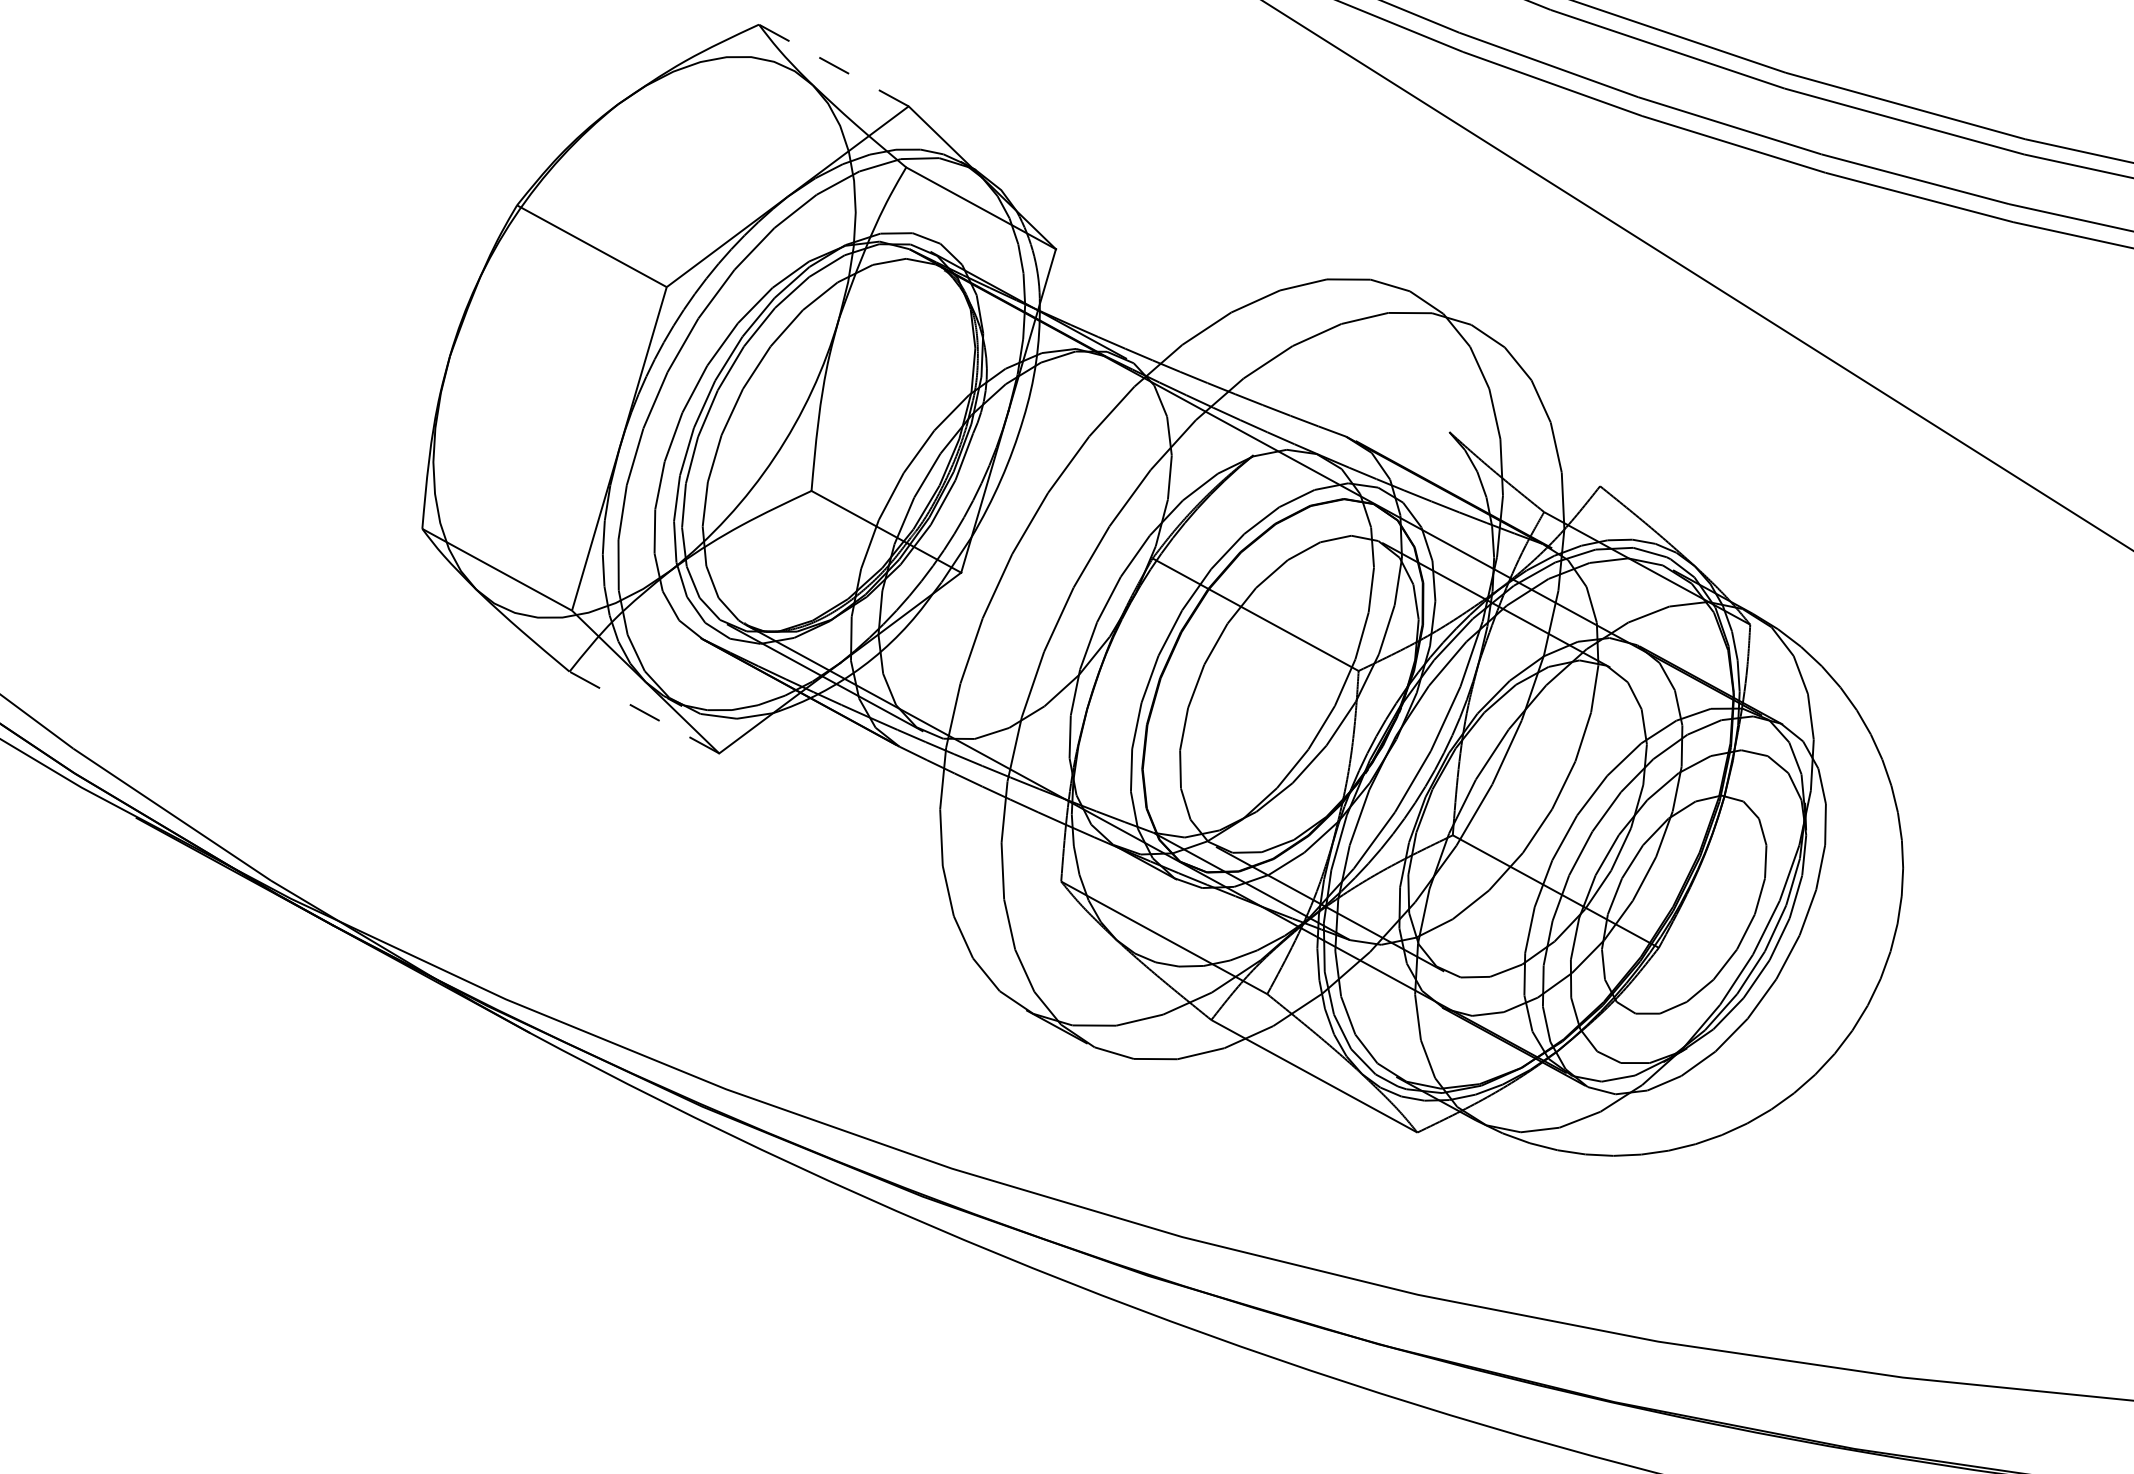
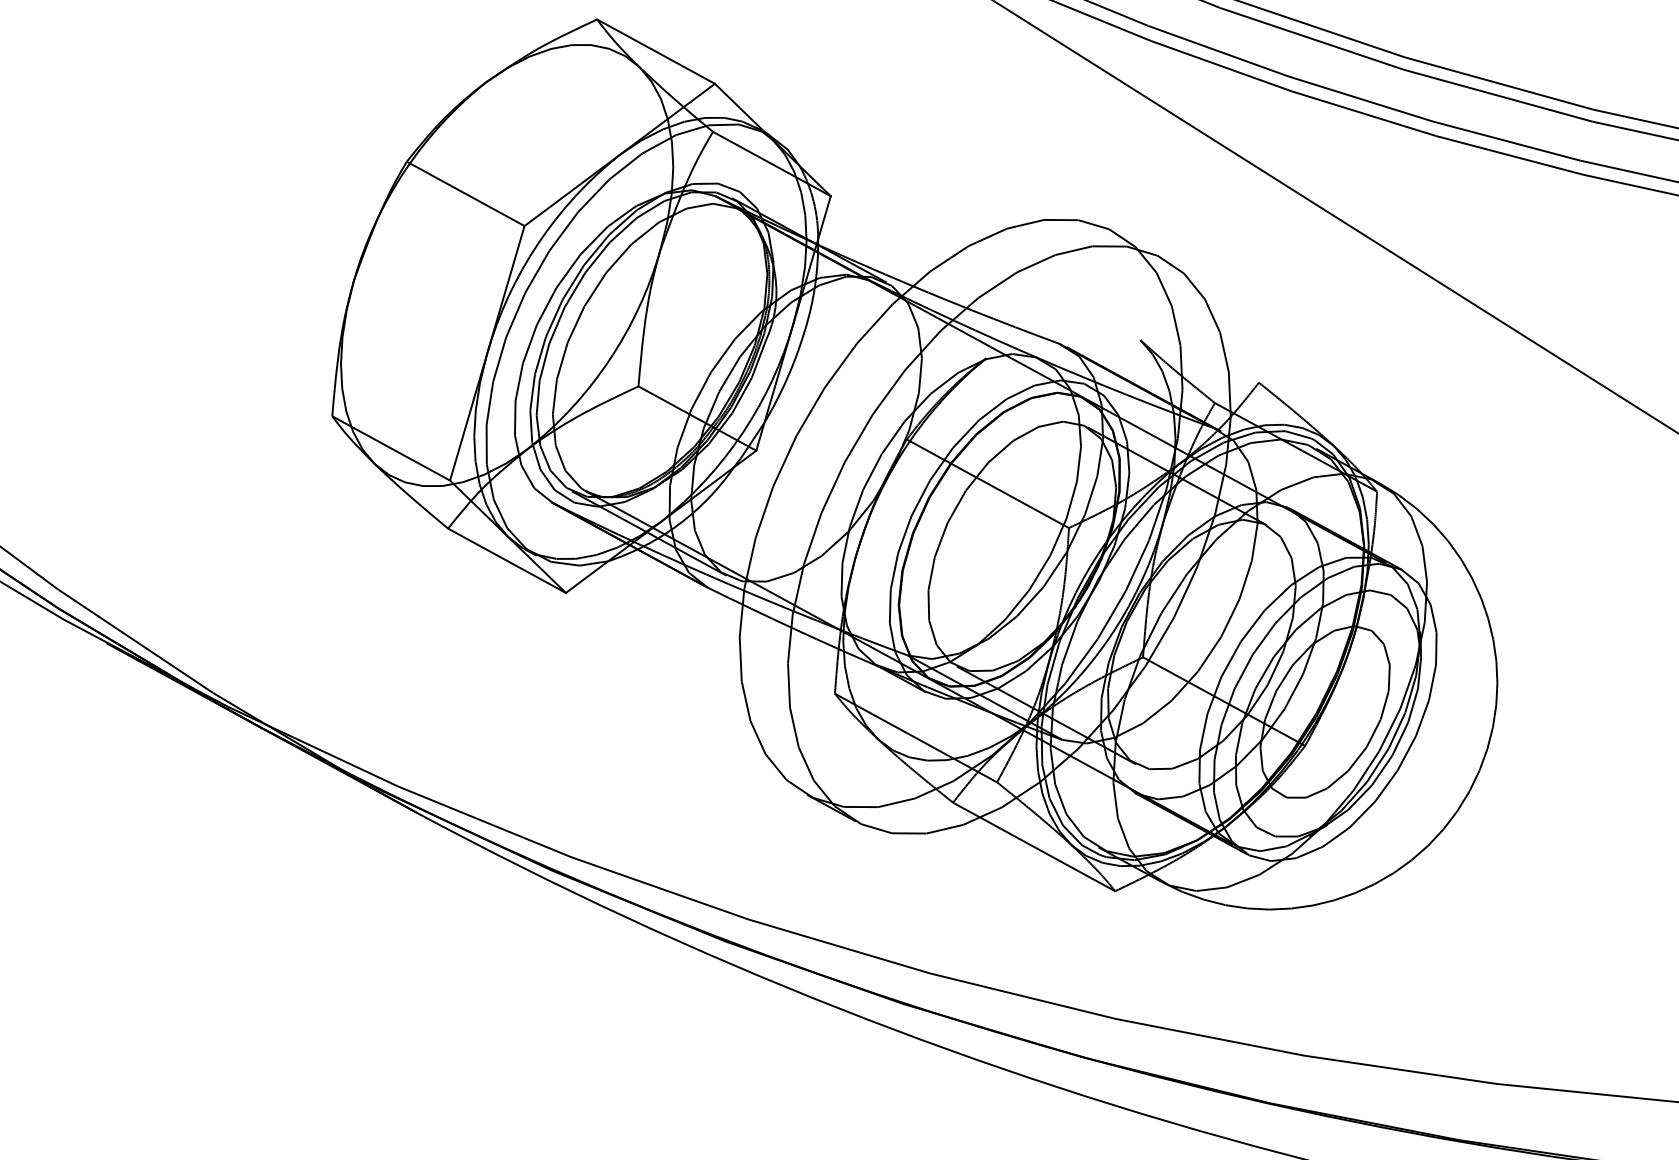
line: (833, 65) -> (655, 51), dashed -> solid
line: (643, 712) -> (506, 560), dashed -> solid

